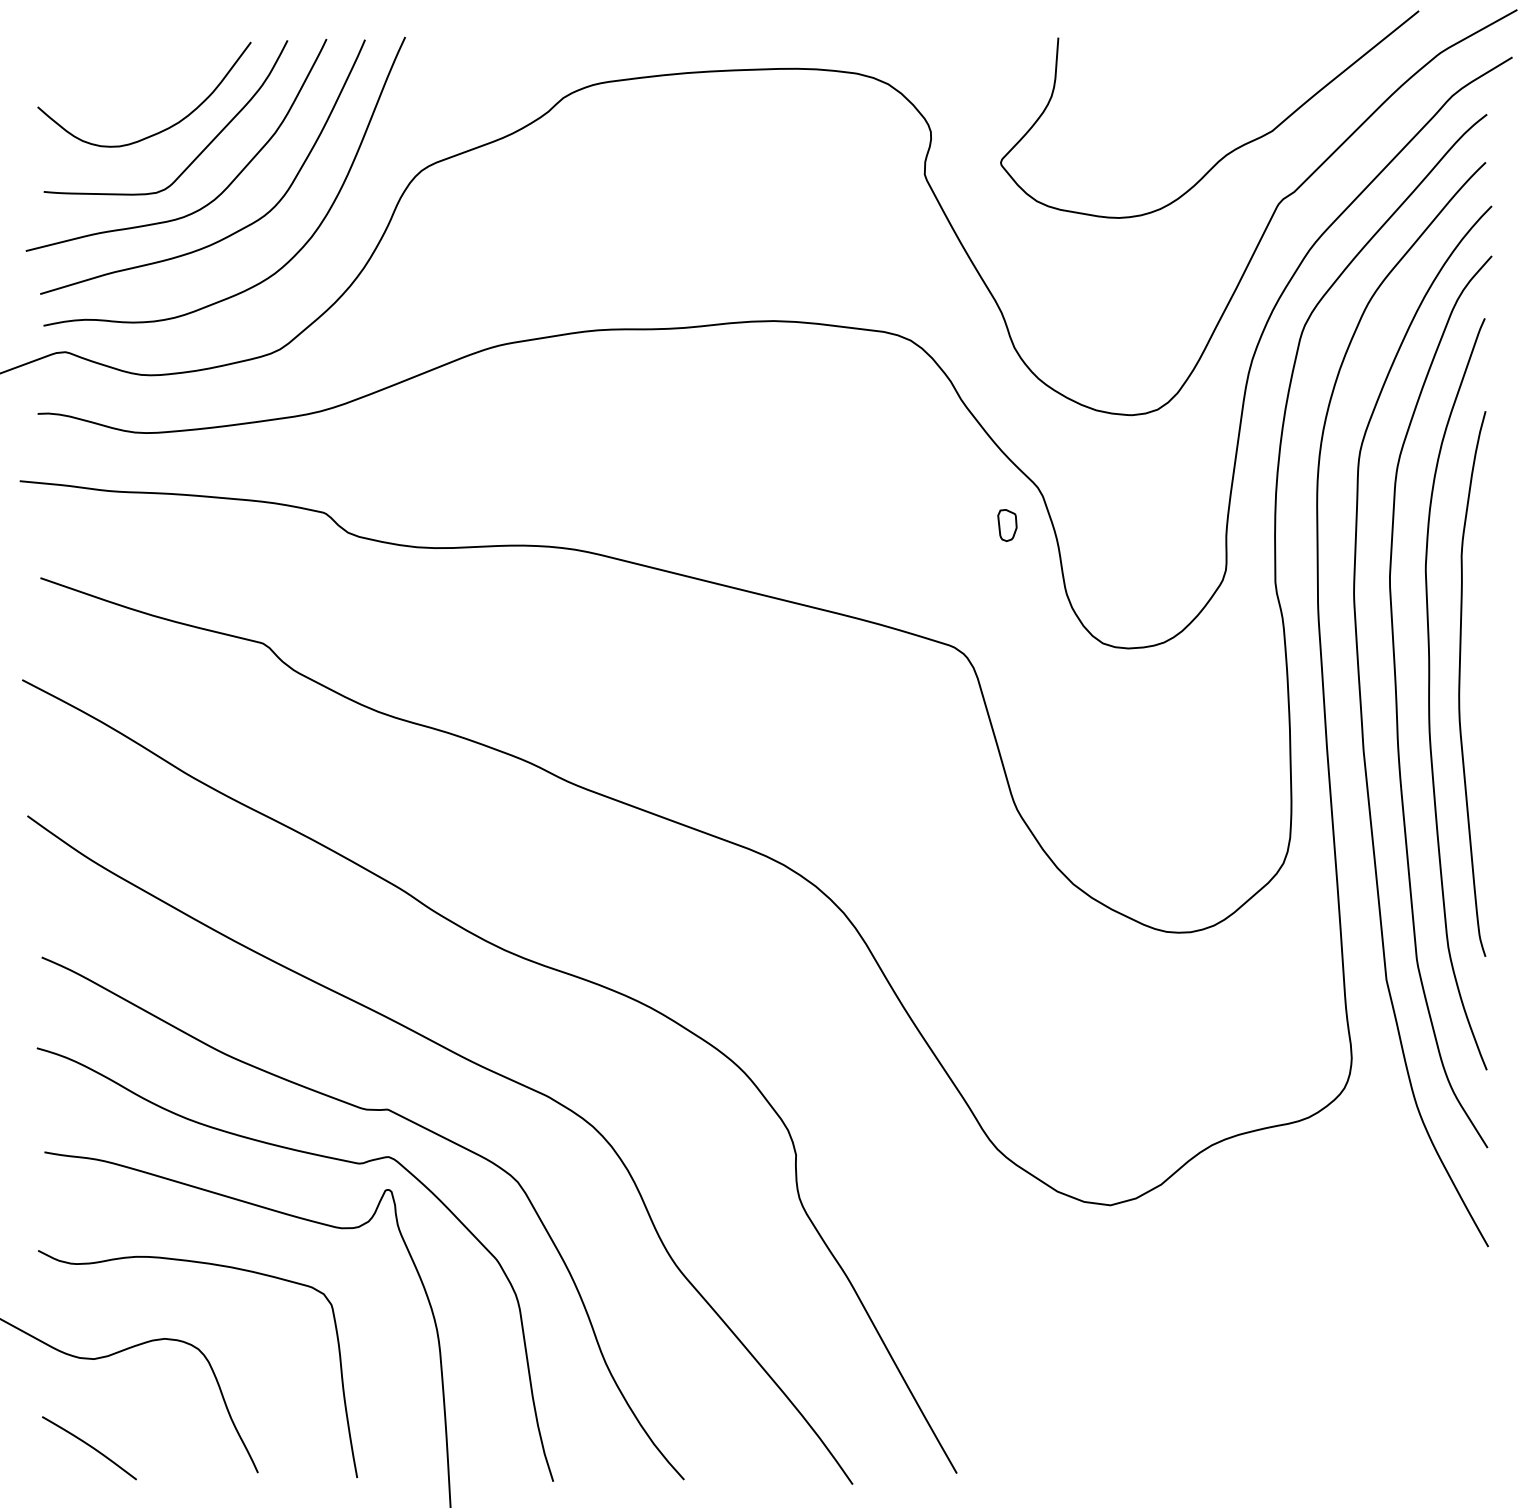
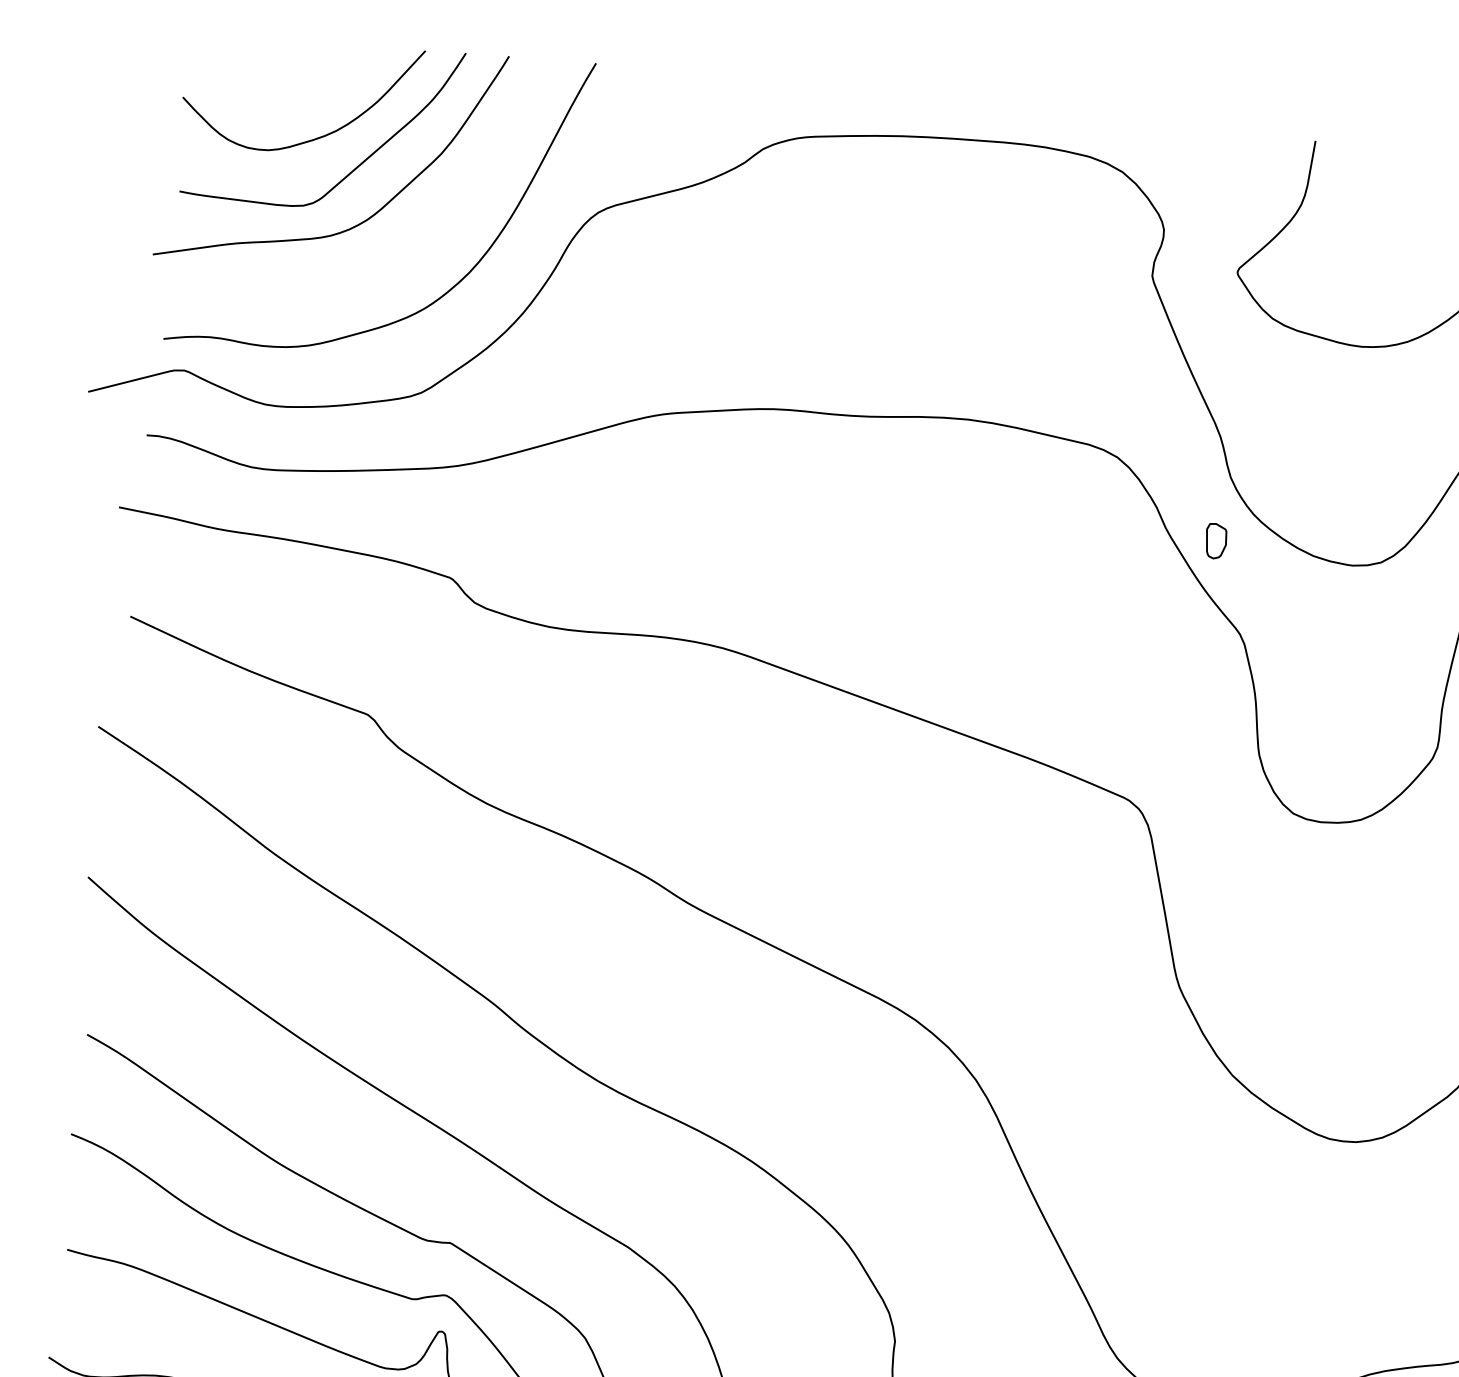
curve: (235, 231) -> (386, 257), removed
part: (1007, 525) -> (1216, 541), moved

